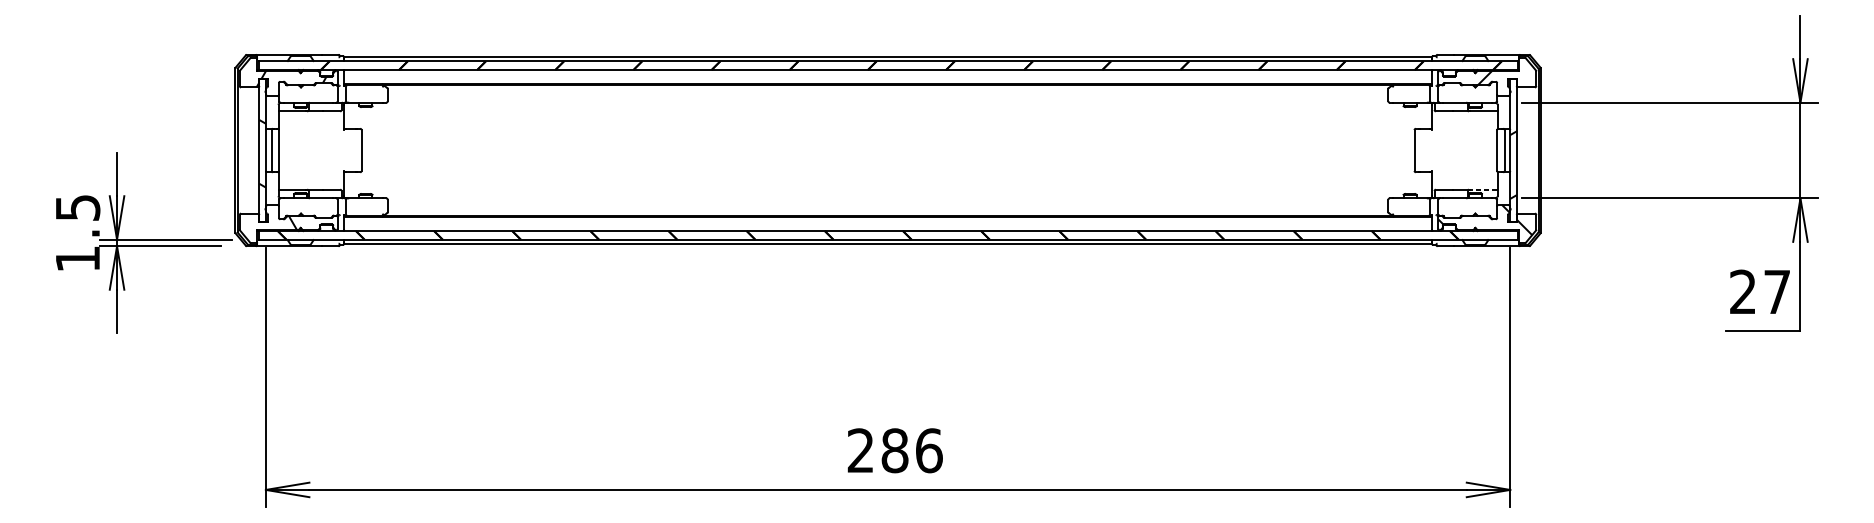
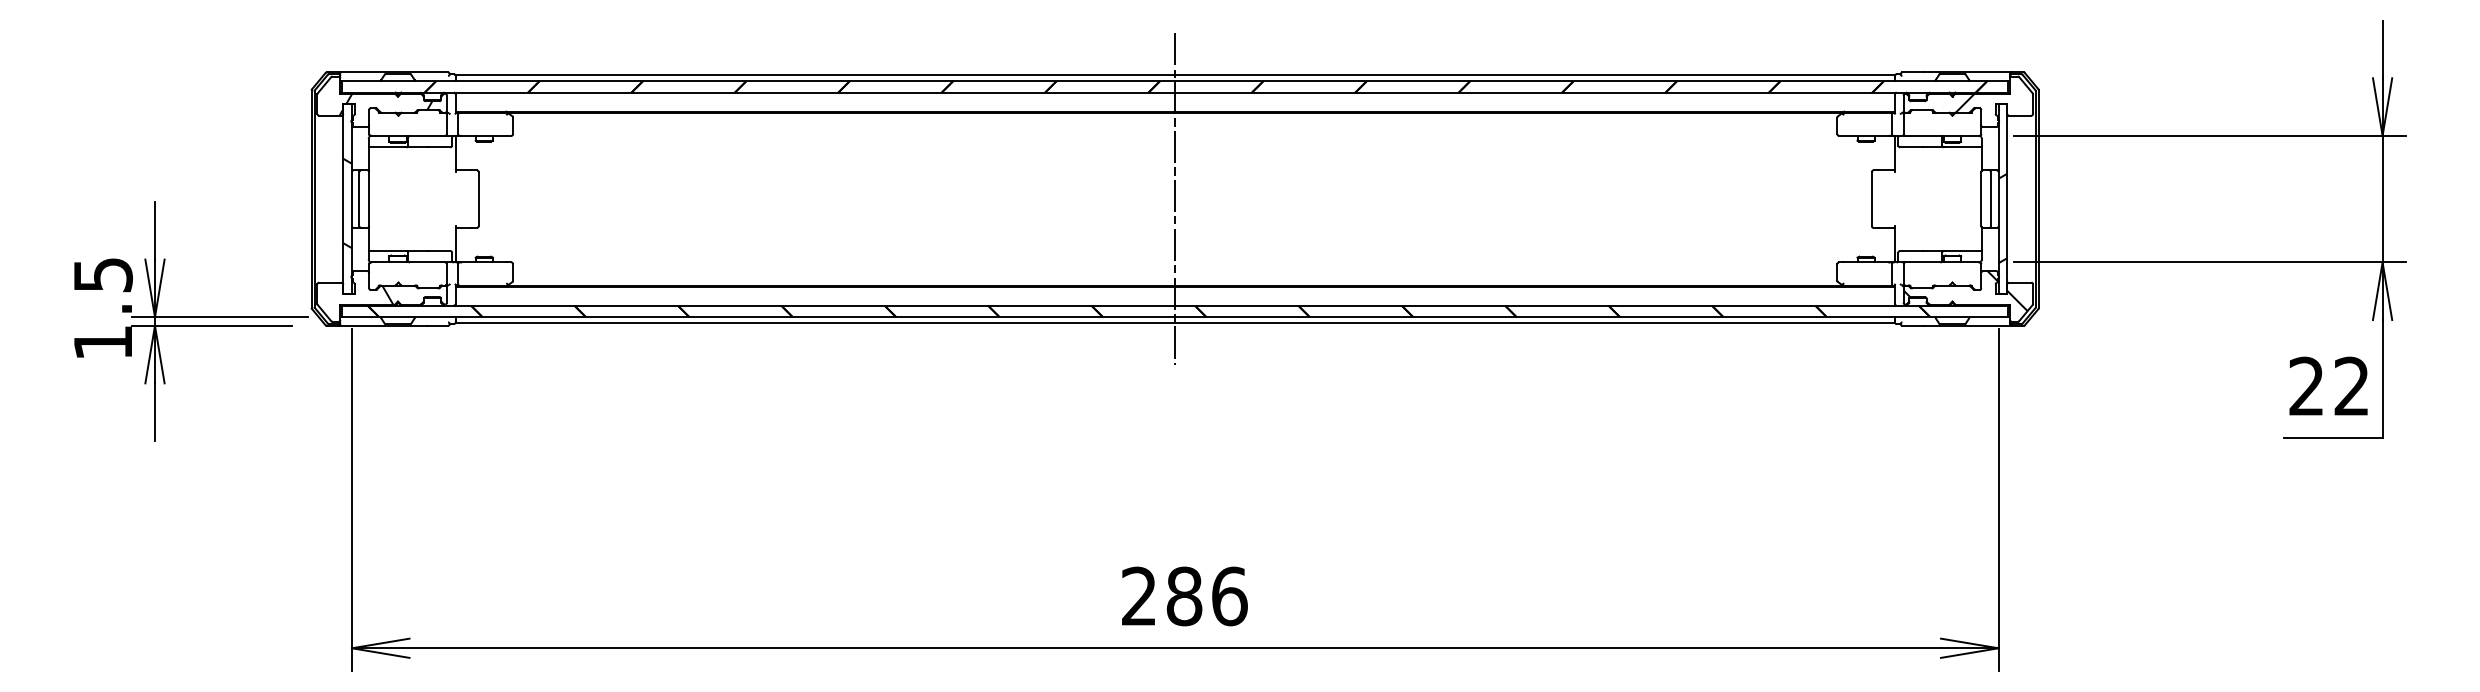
line: (888, 150) -> (1175, 198), added
line: (1482, 189) -> (1962, 250), dashed -> solid
text: (1776, 291) -> (2351, 385), 27 -> 22

